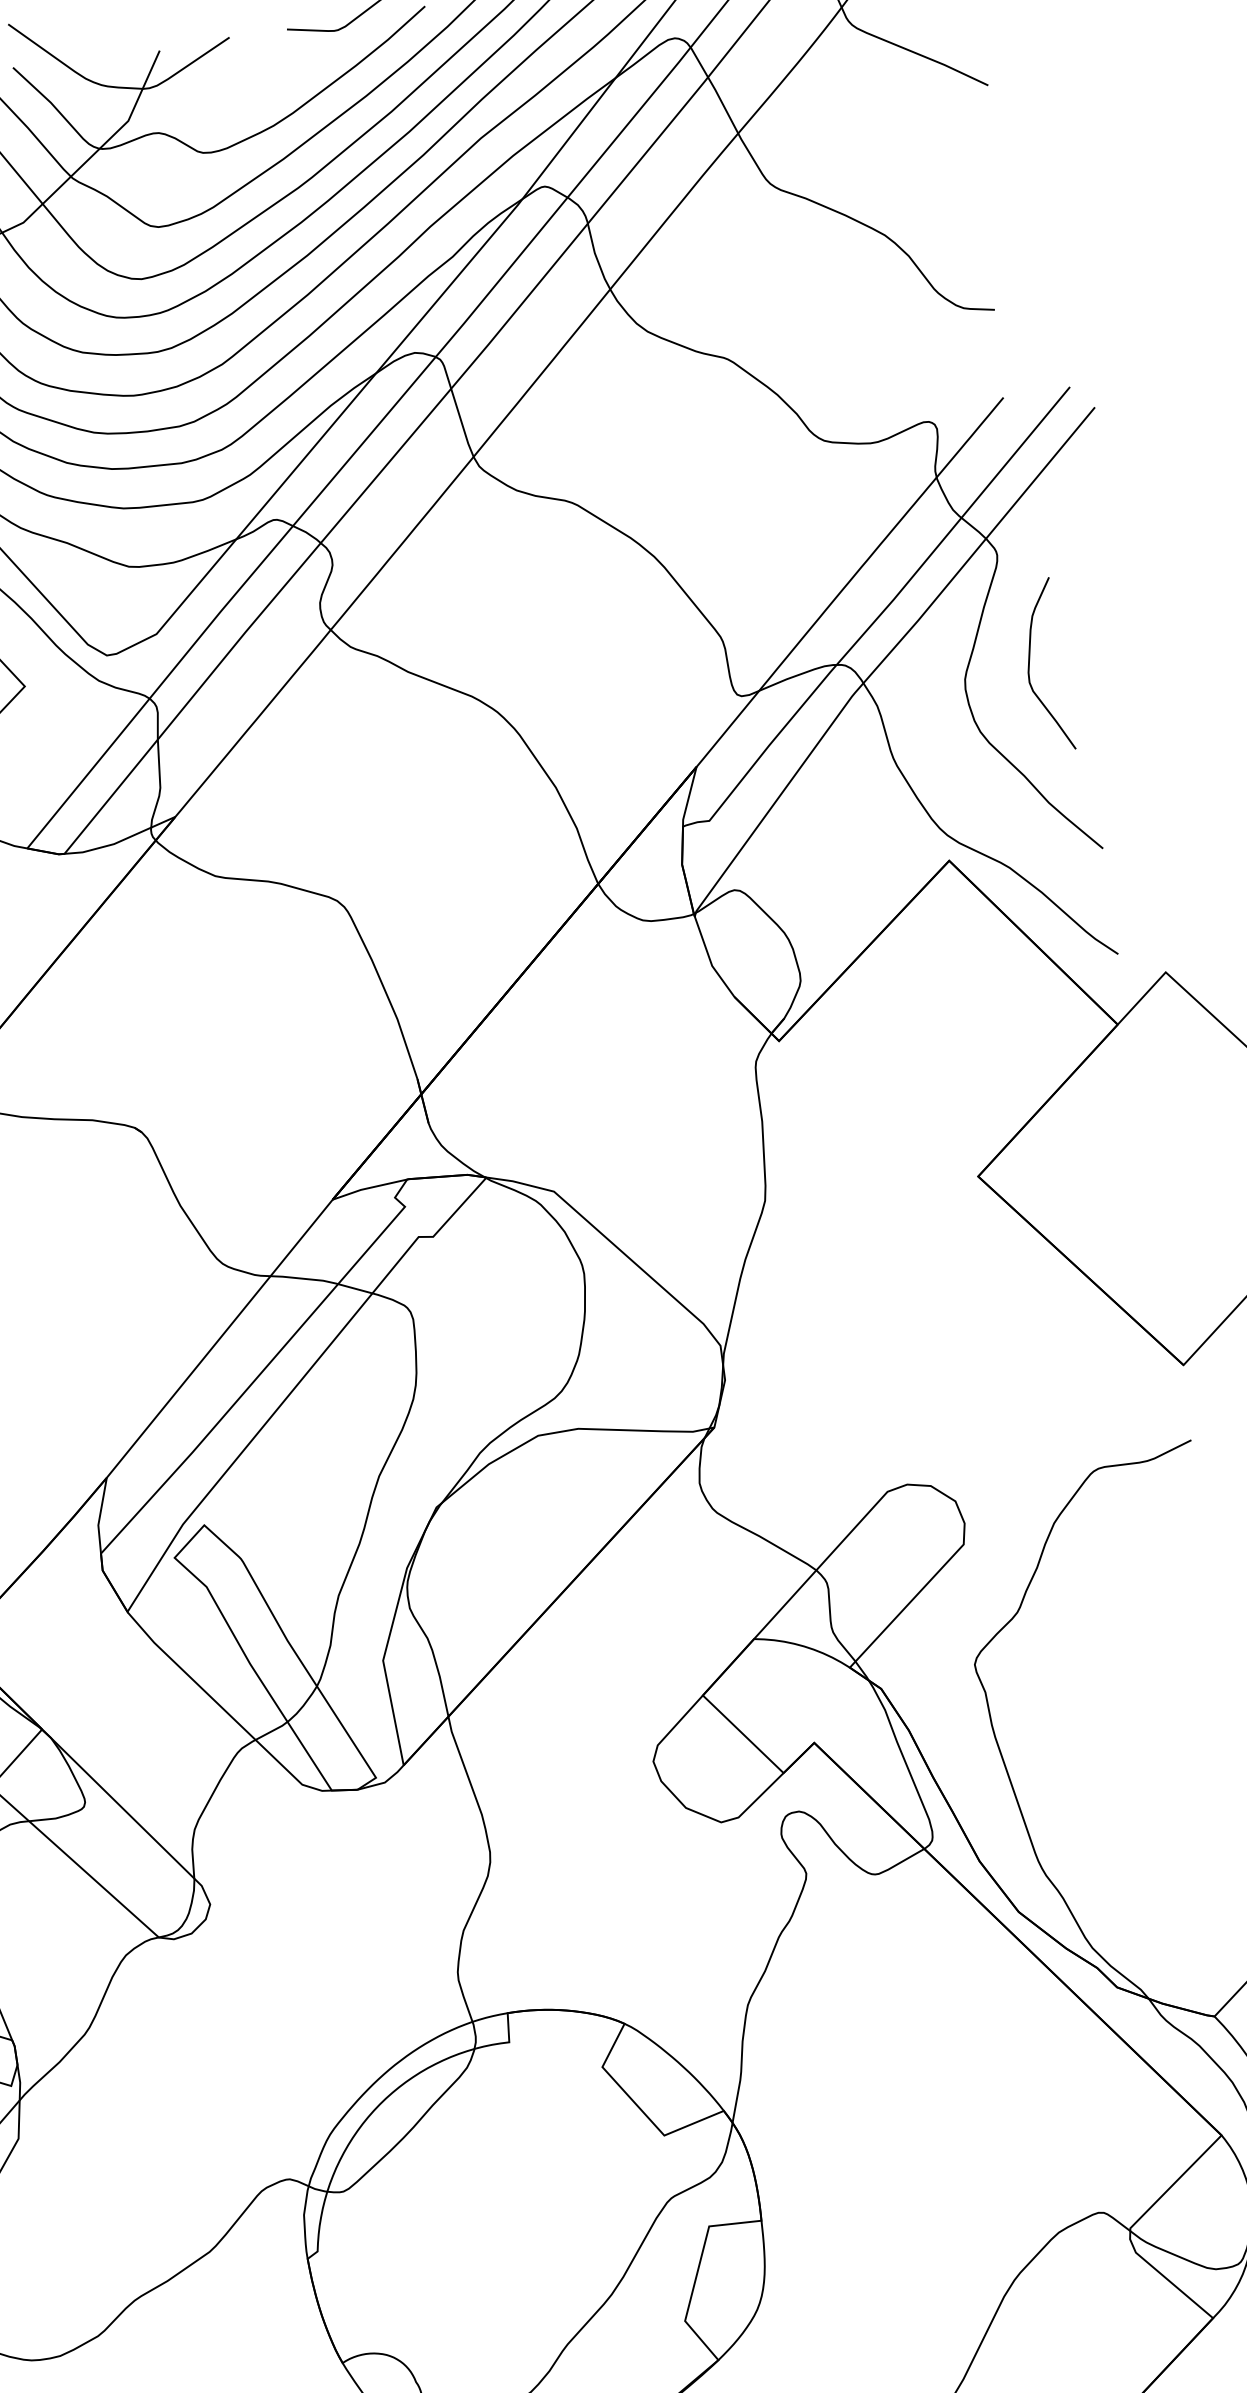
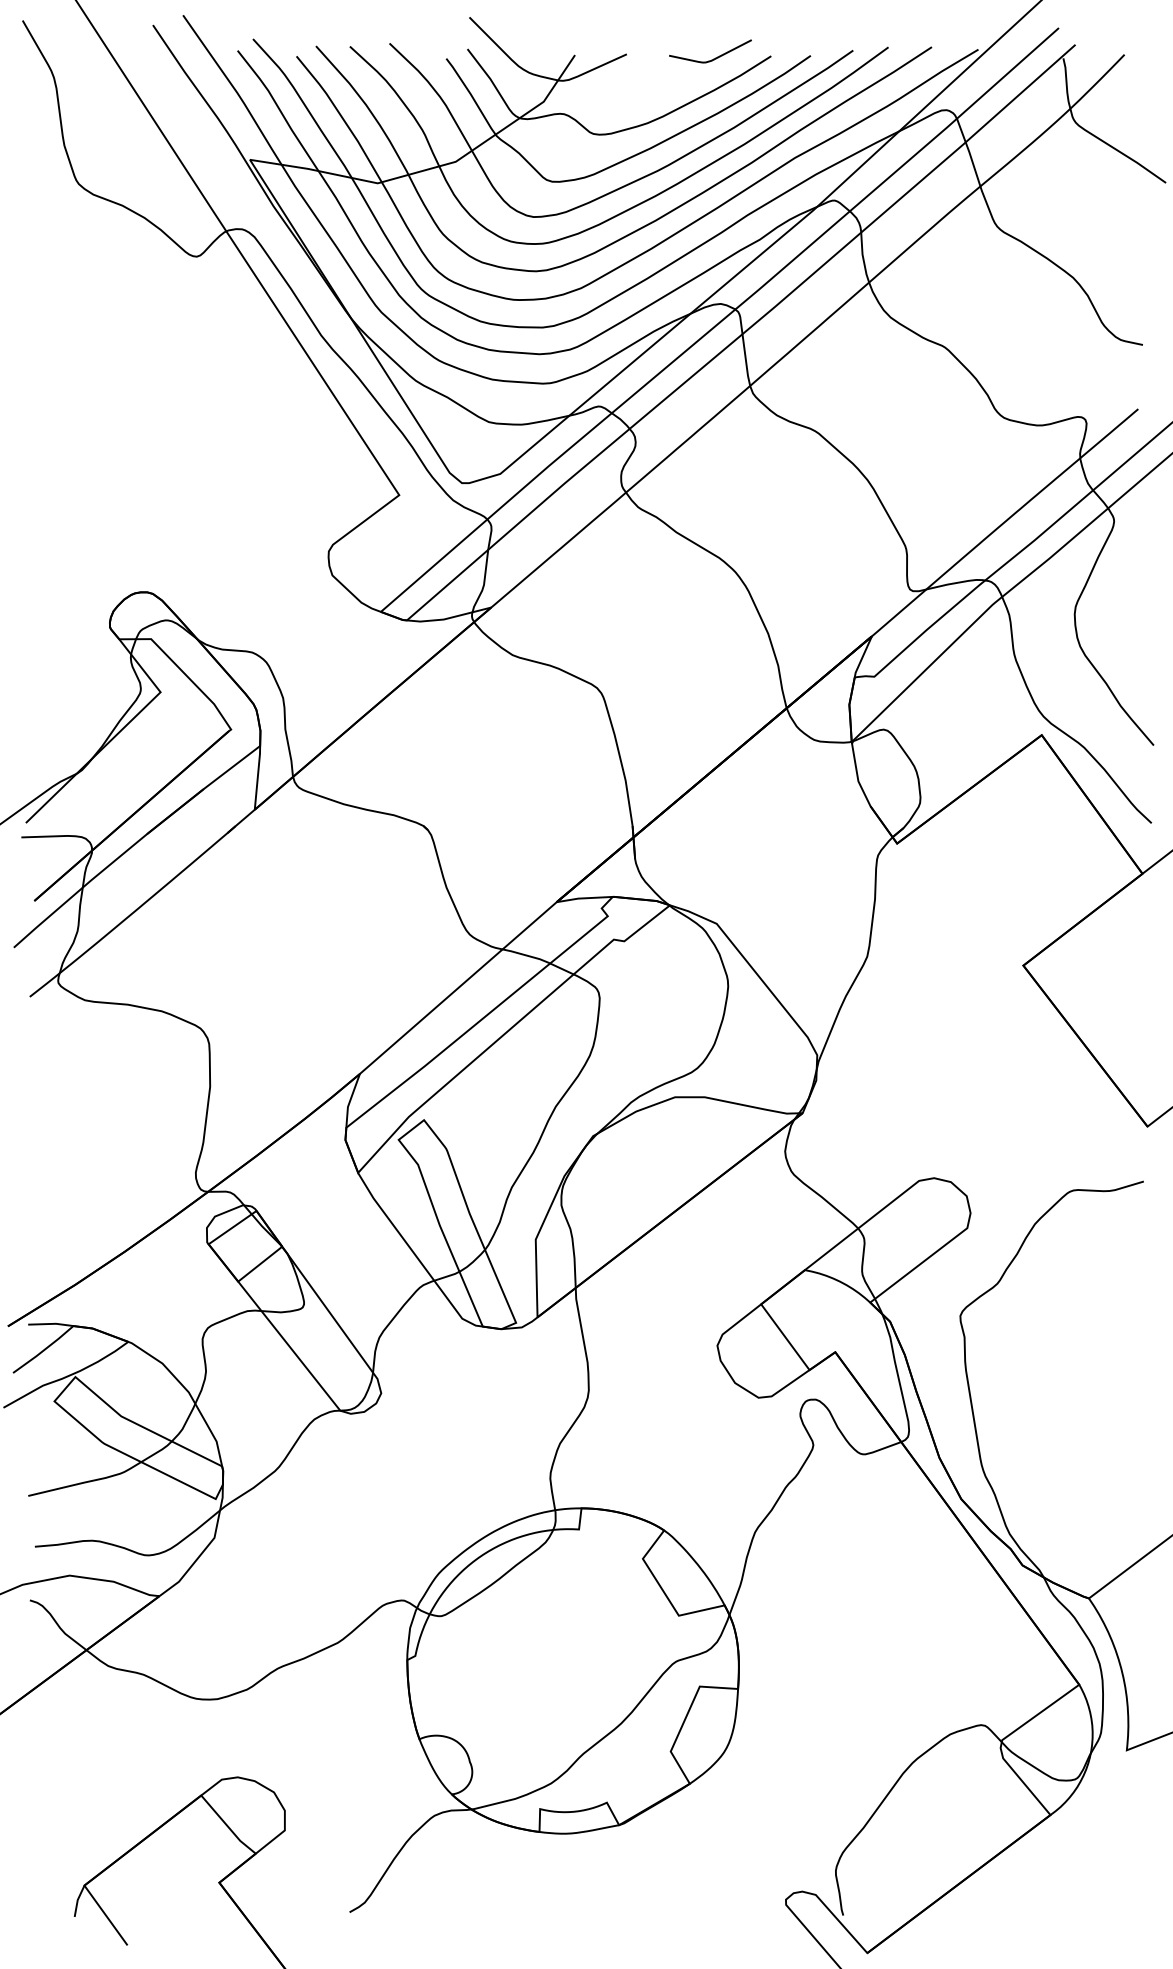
curve: (1030, 664) -> (1124, 604), removed

